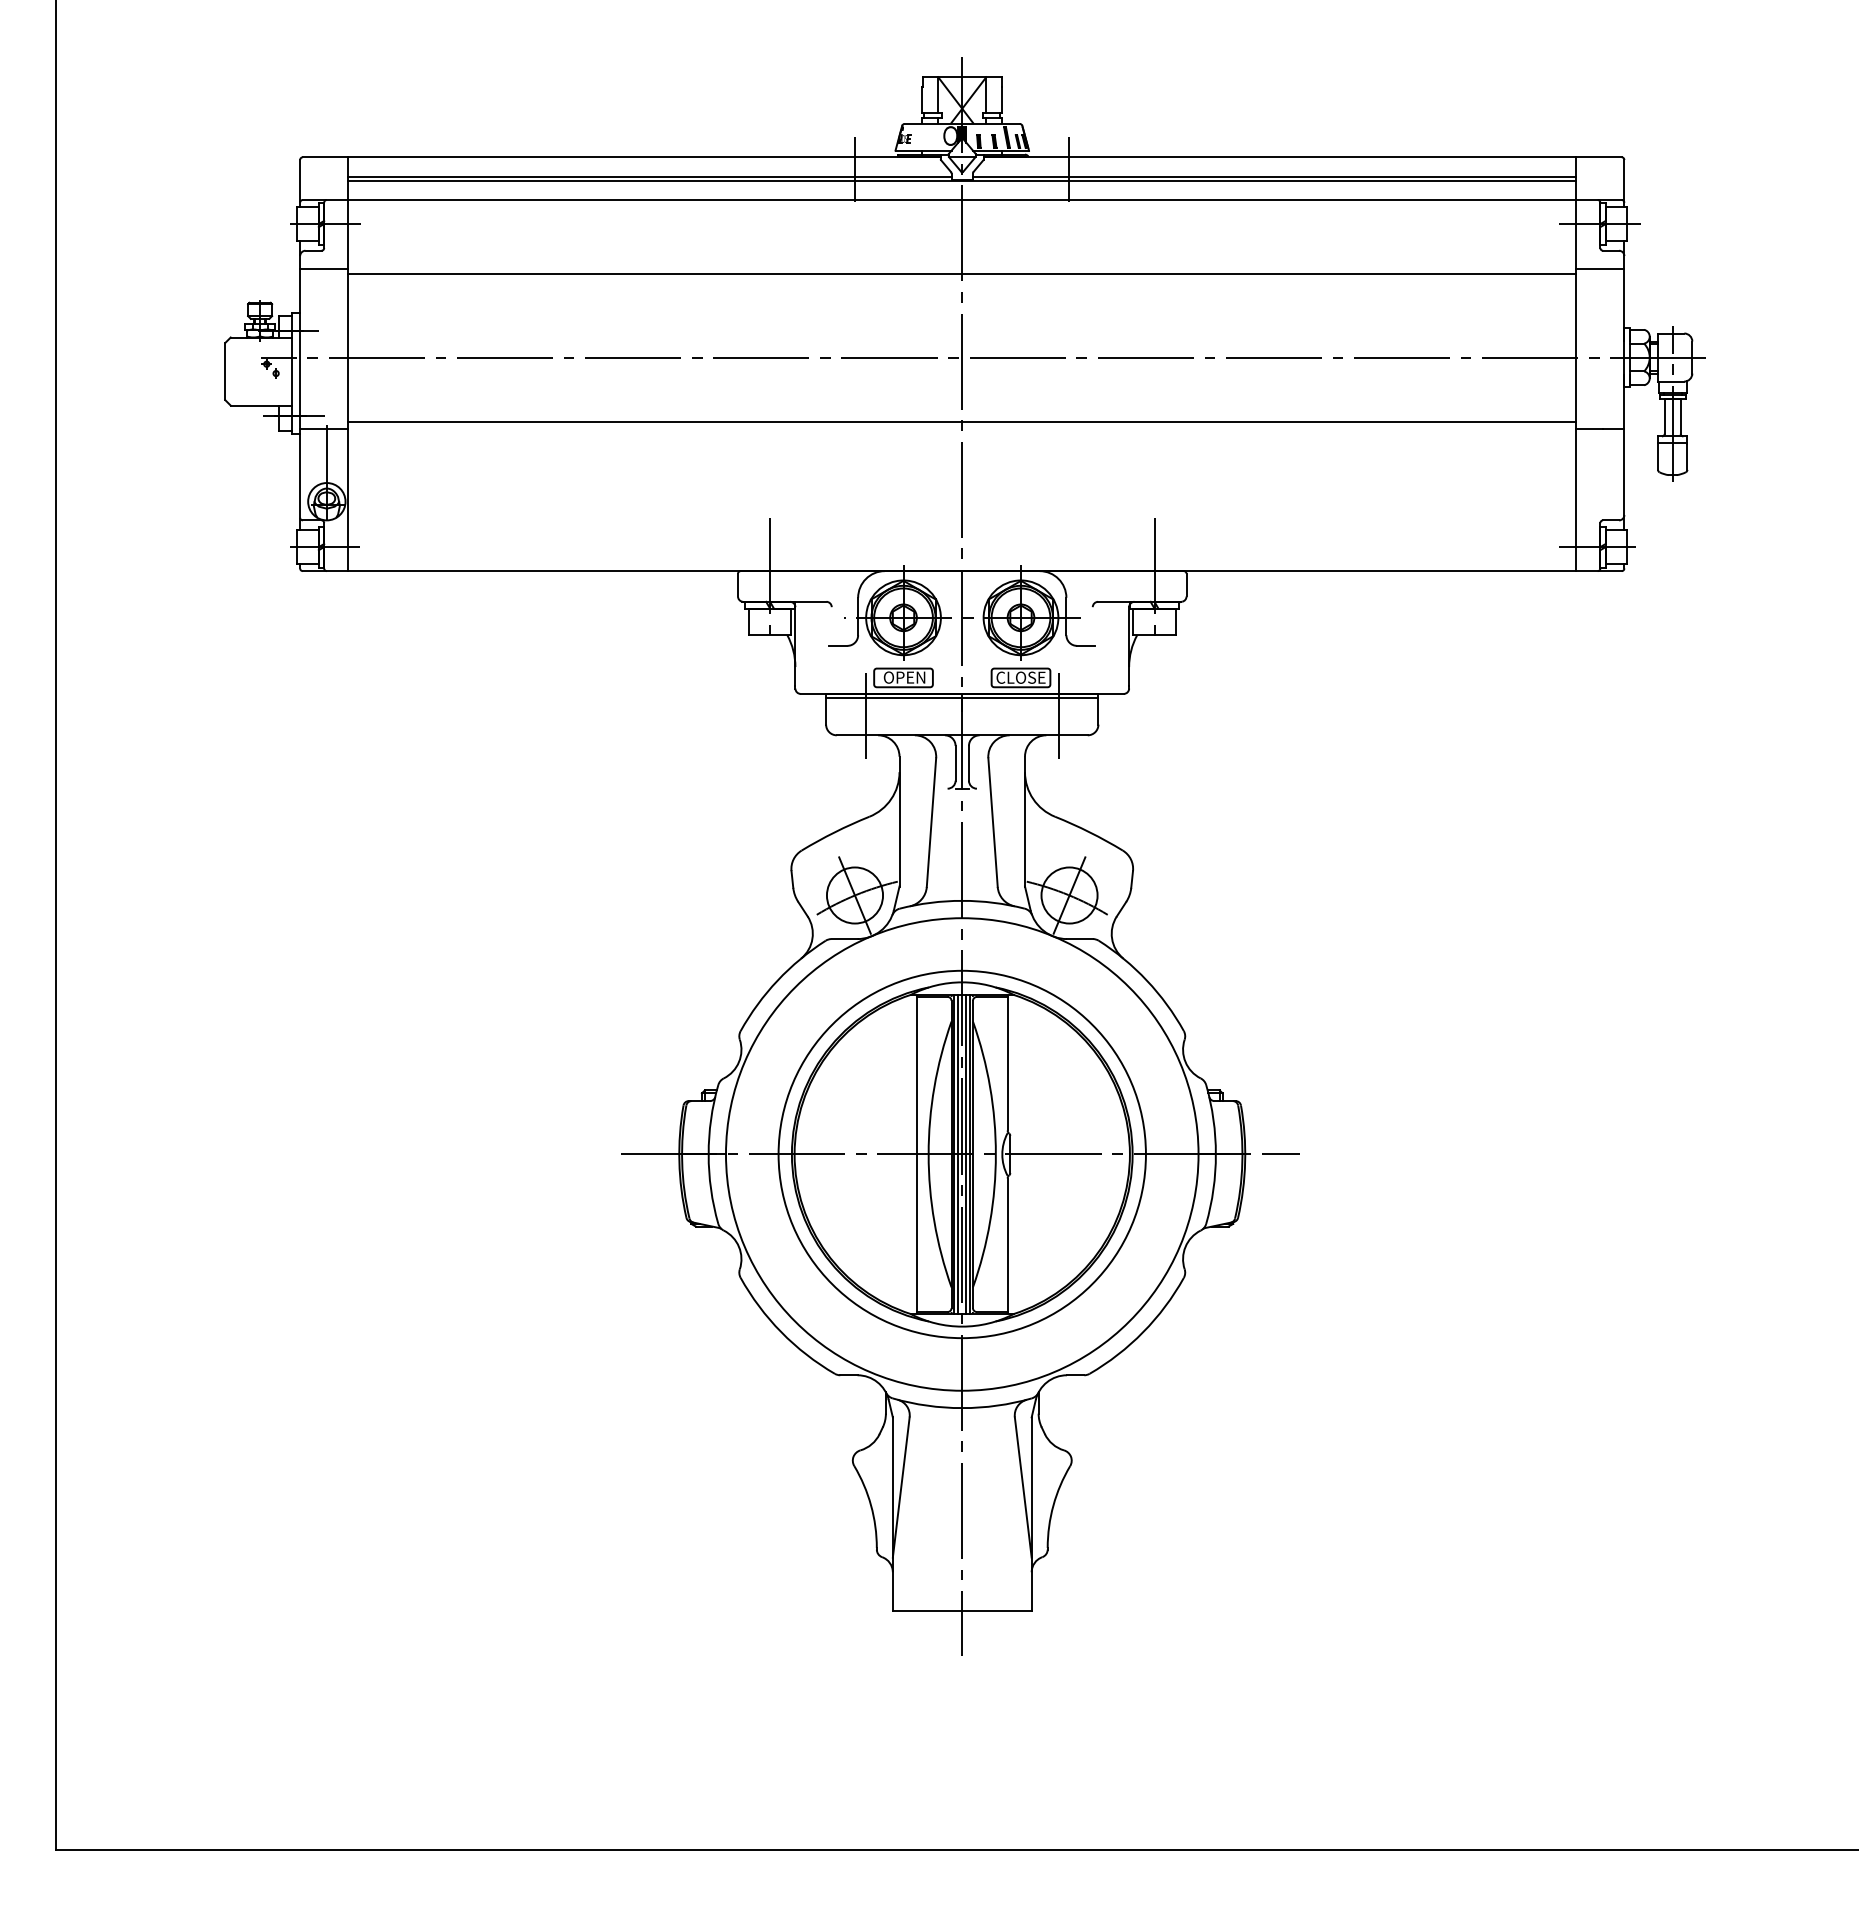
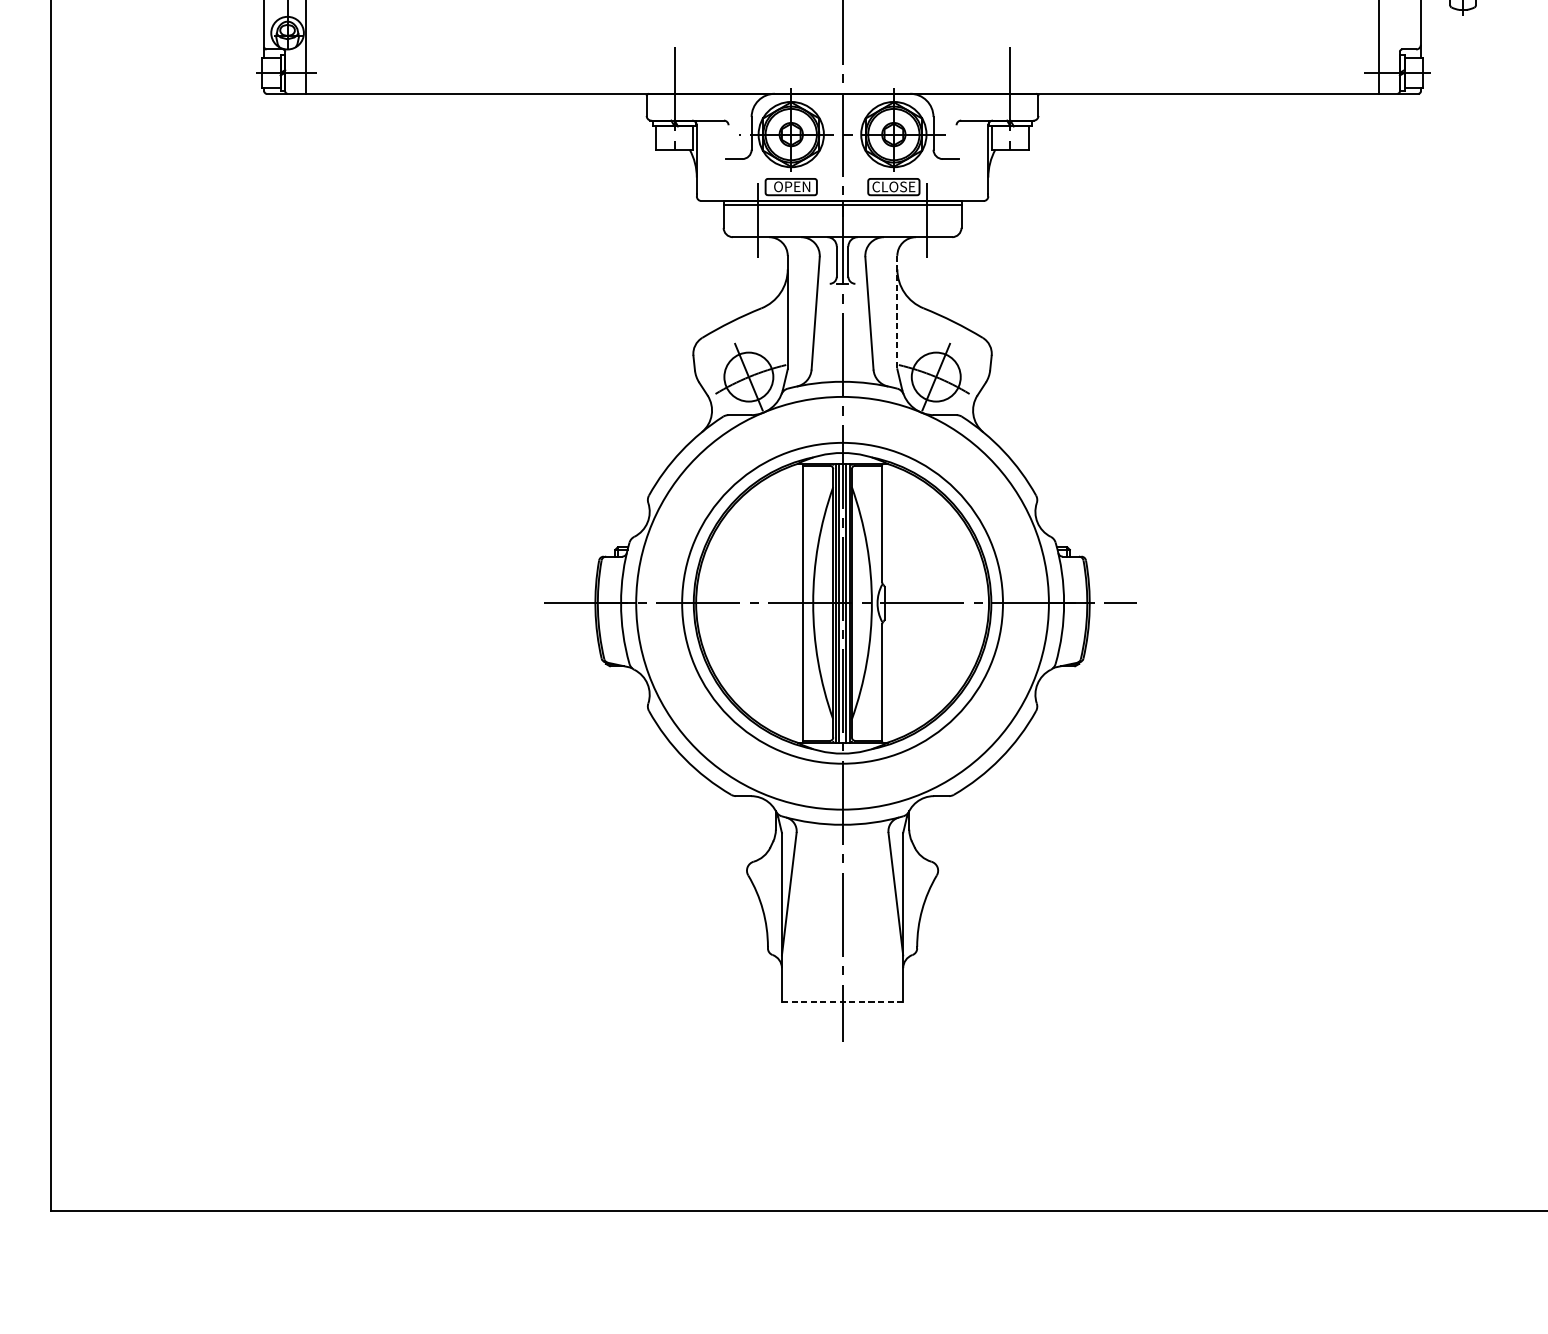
line: (1025, 821) -> (897, 312), solid -> dashed
line: (962, 1611) -> (842, 1002), solid -> dashed

